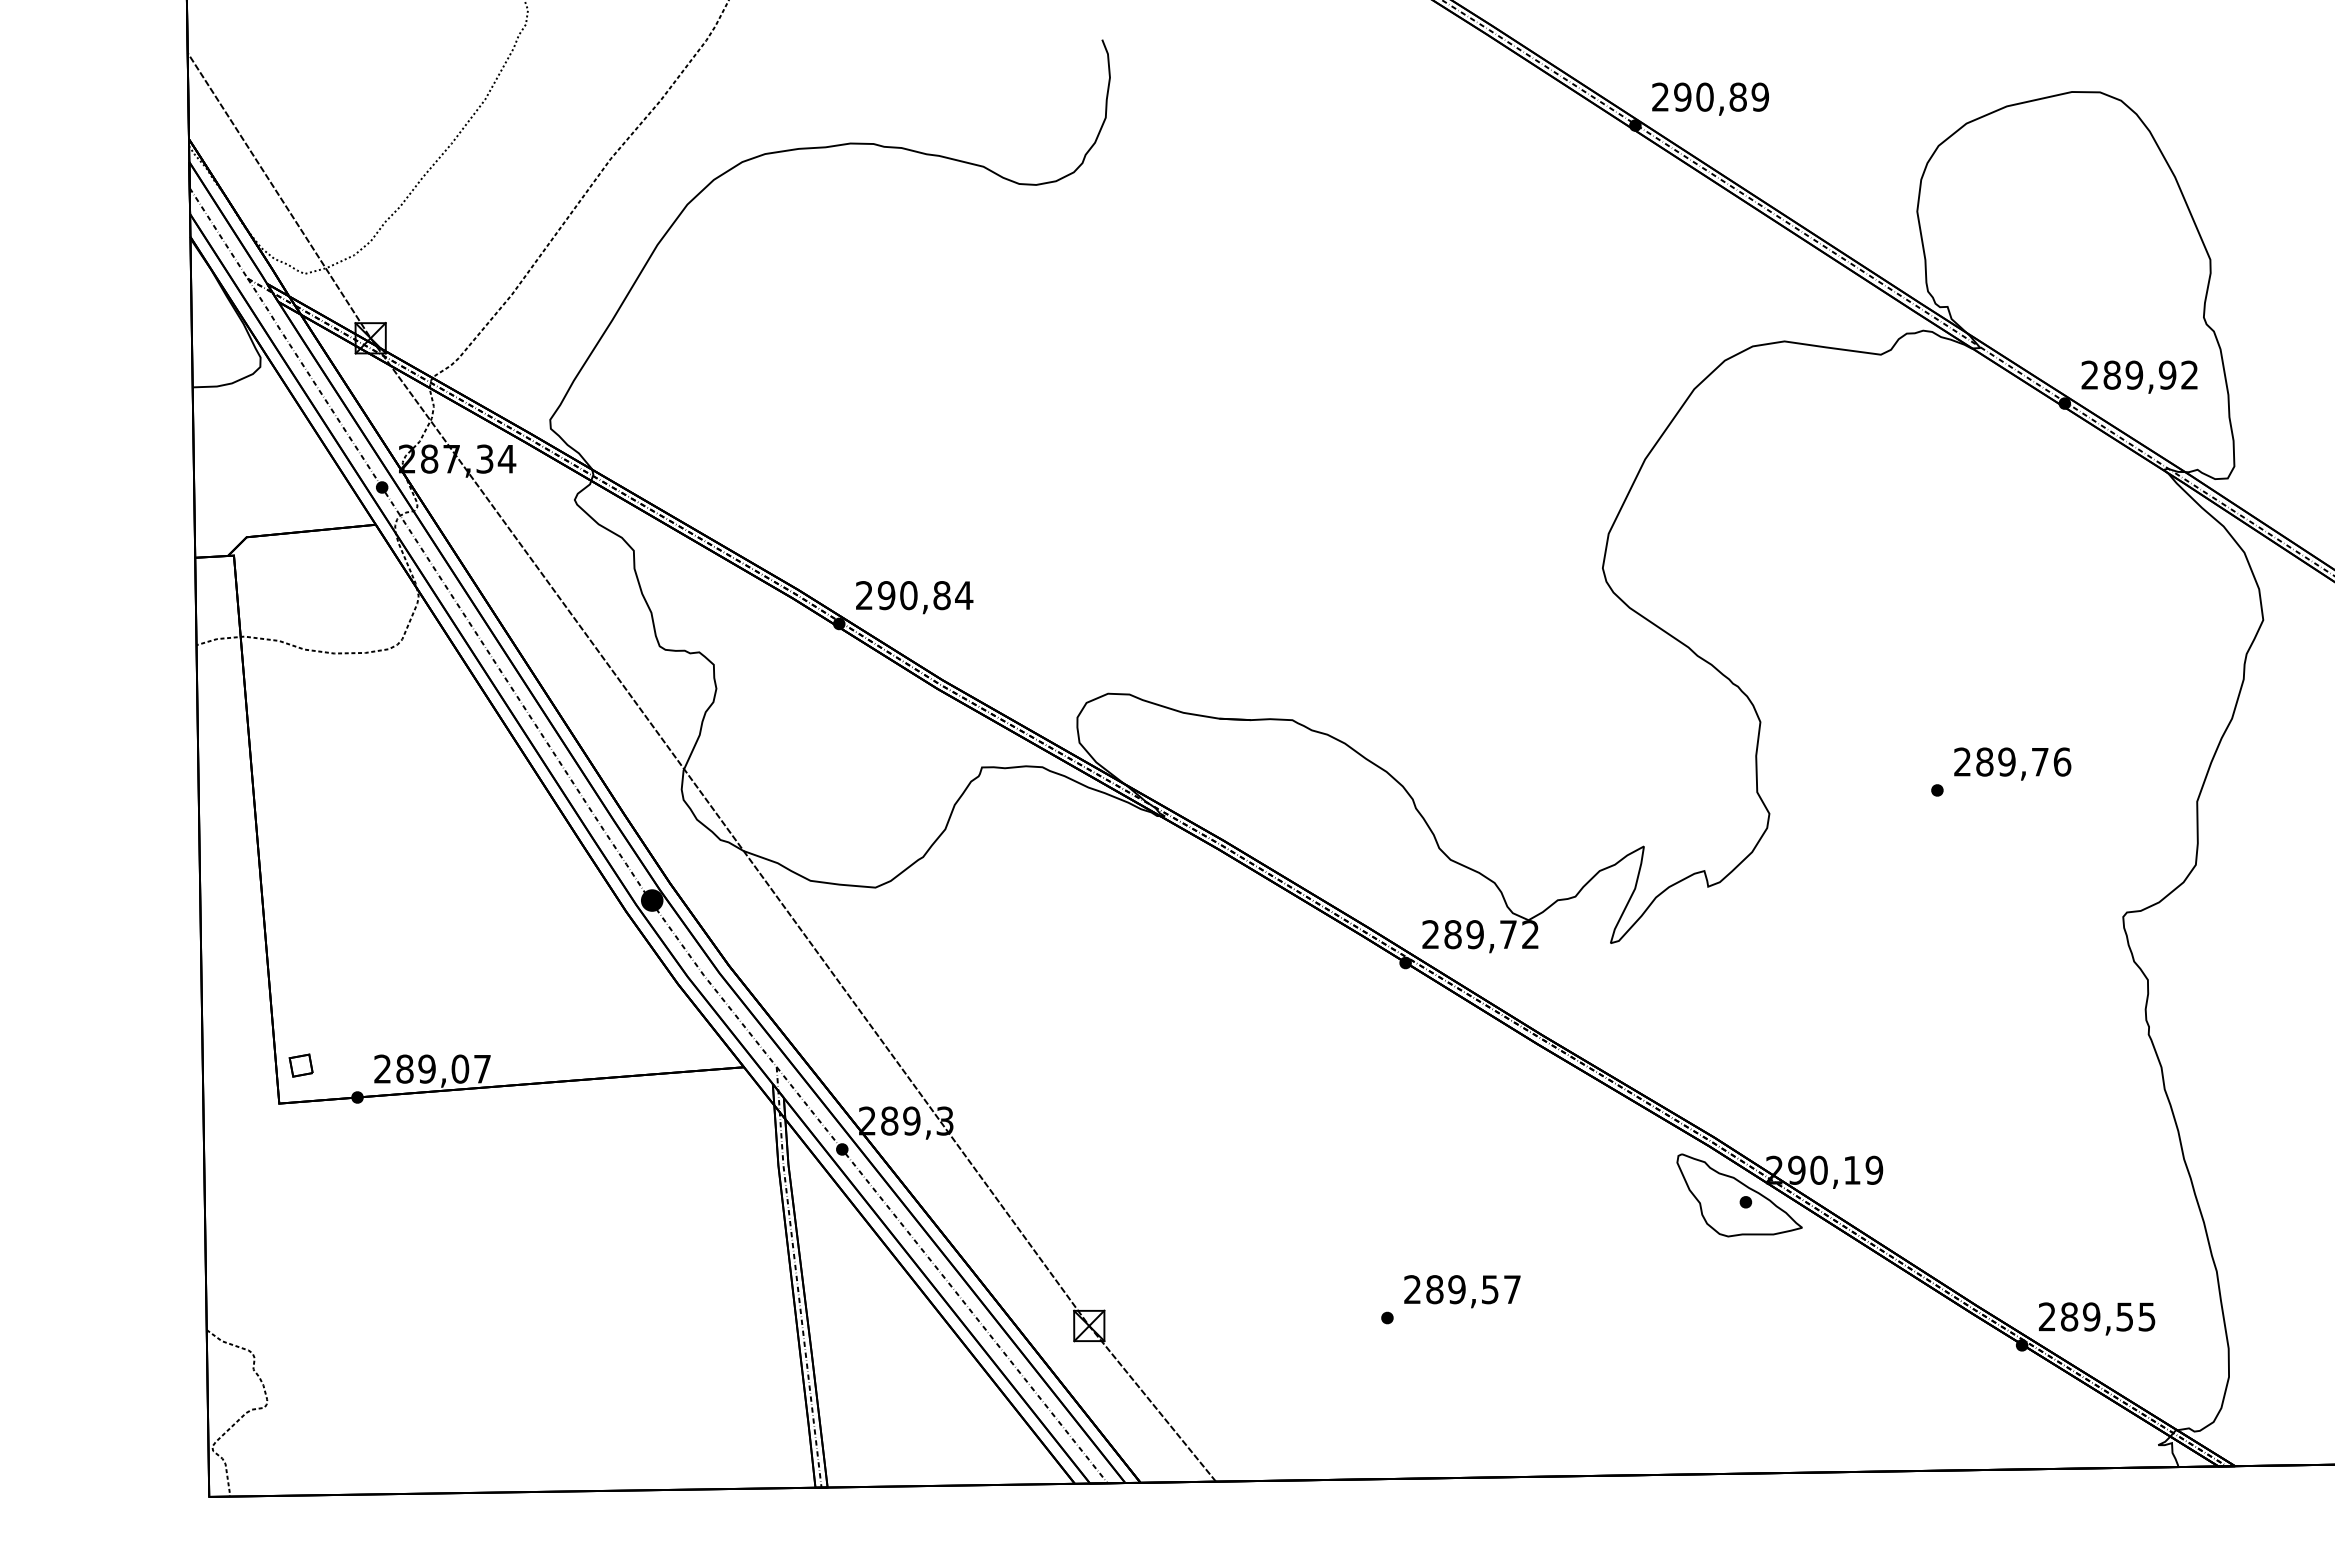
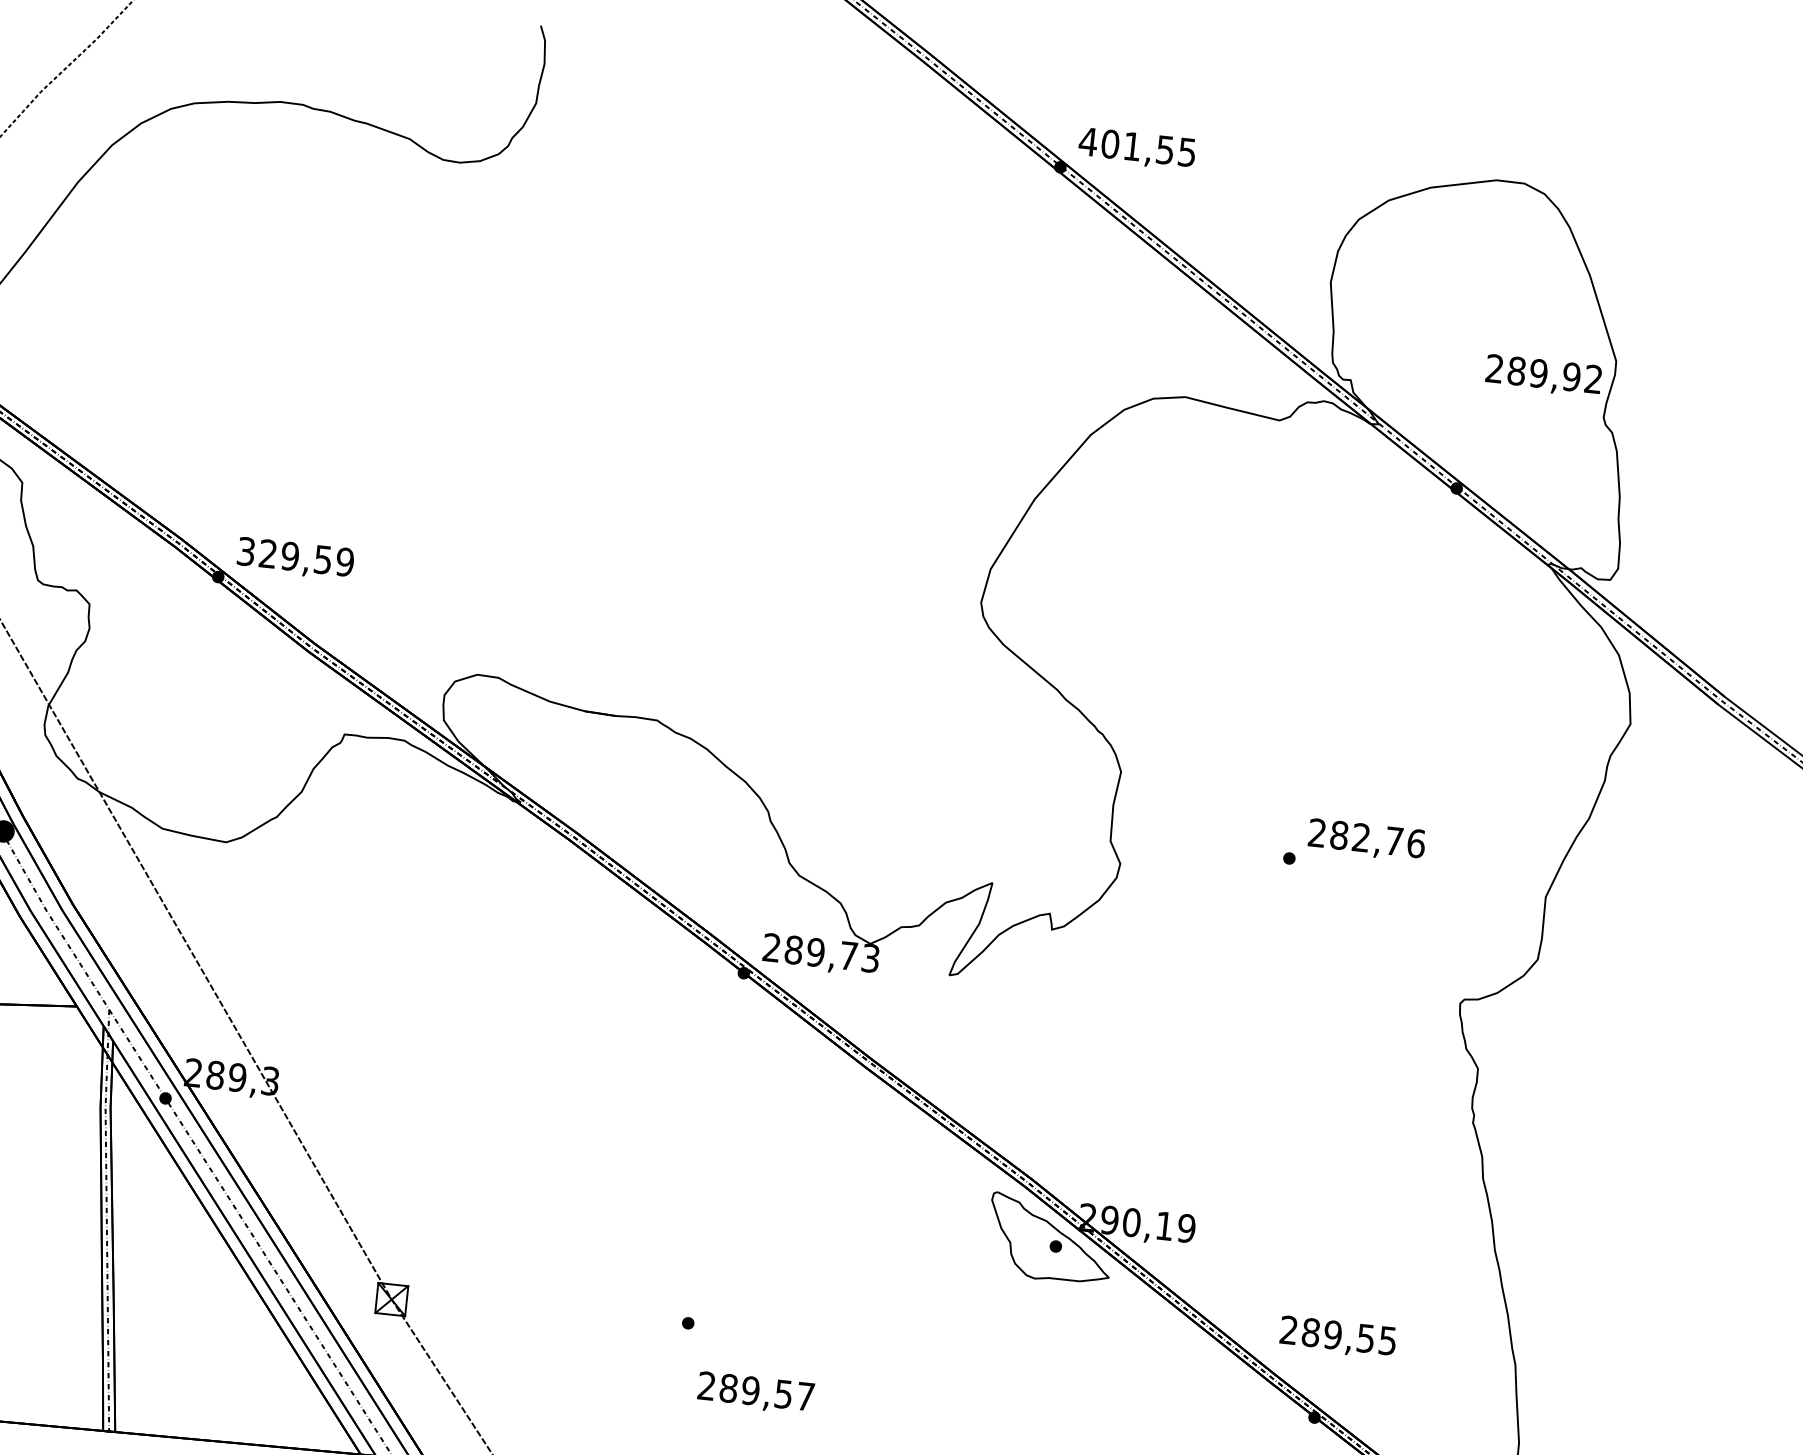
text: (1710, 96) -> (1137, 146), 290,89 -> 401,55
text: (2139, 376) -> (1543, 375), moved
text: (914, 595) -> (295, 556), 290,84 -> 329,59
text: (2006, 761) -> (1360, 837), 289,76 -> 282,76
text: (1530, 934) -> (870, 958), 289,72 -> 289,73
text: (1462, 1291) -> (756, 1393), moved
text: (2097, 1318) -> (1338, 1337), moved

